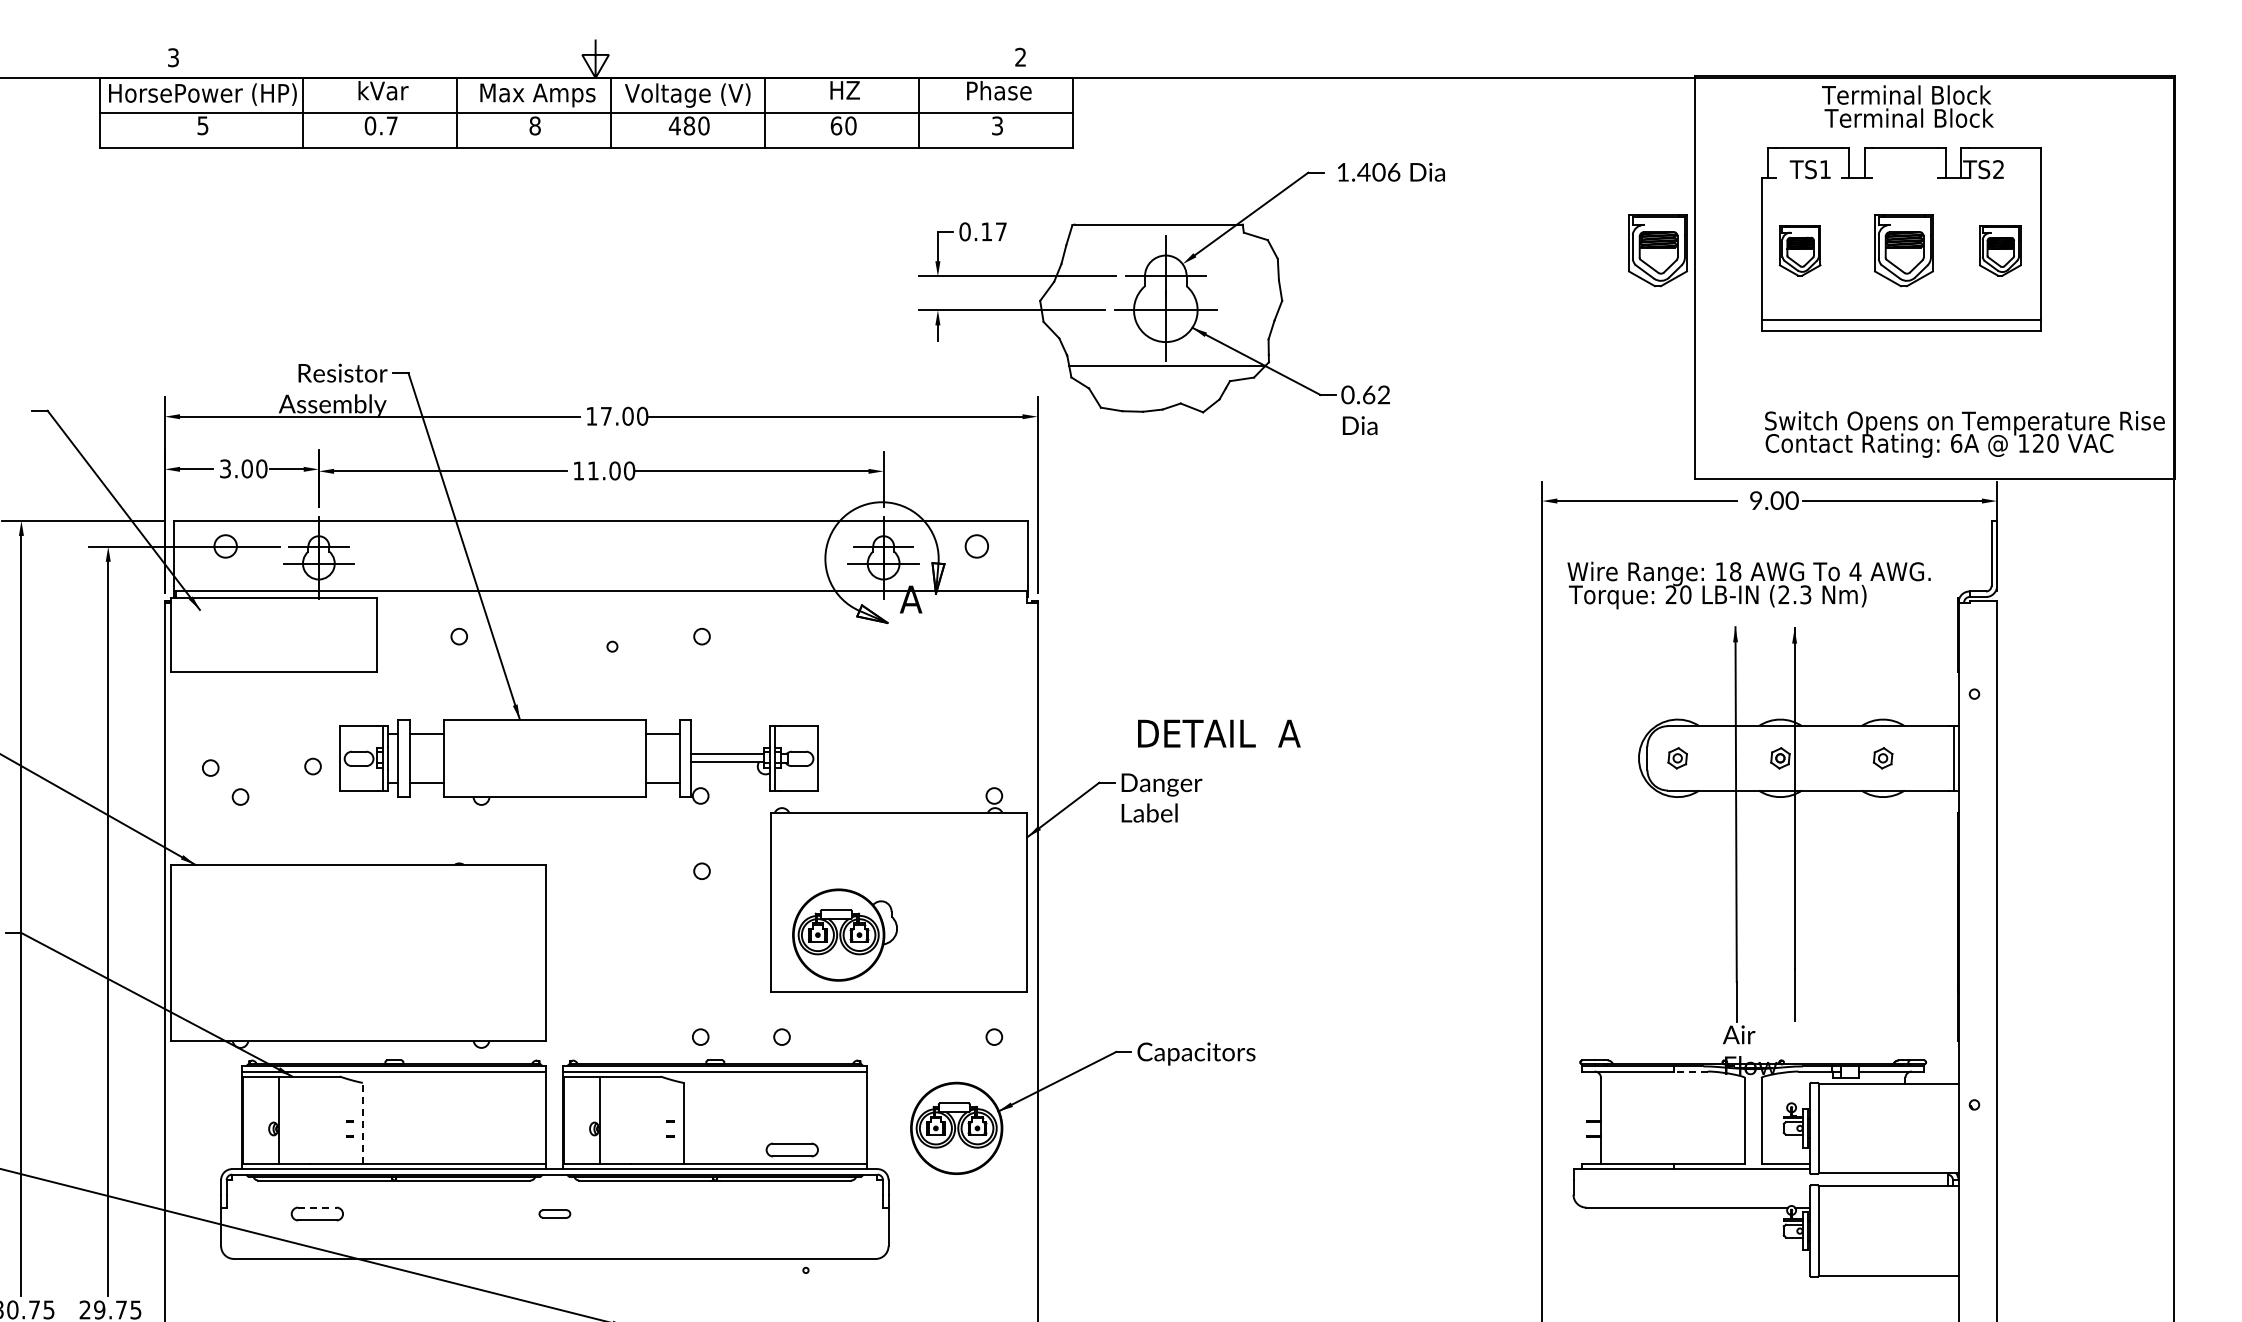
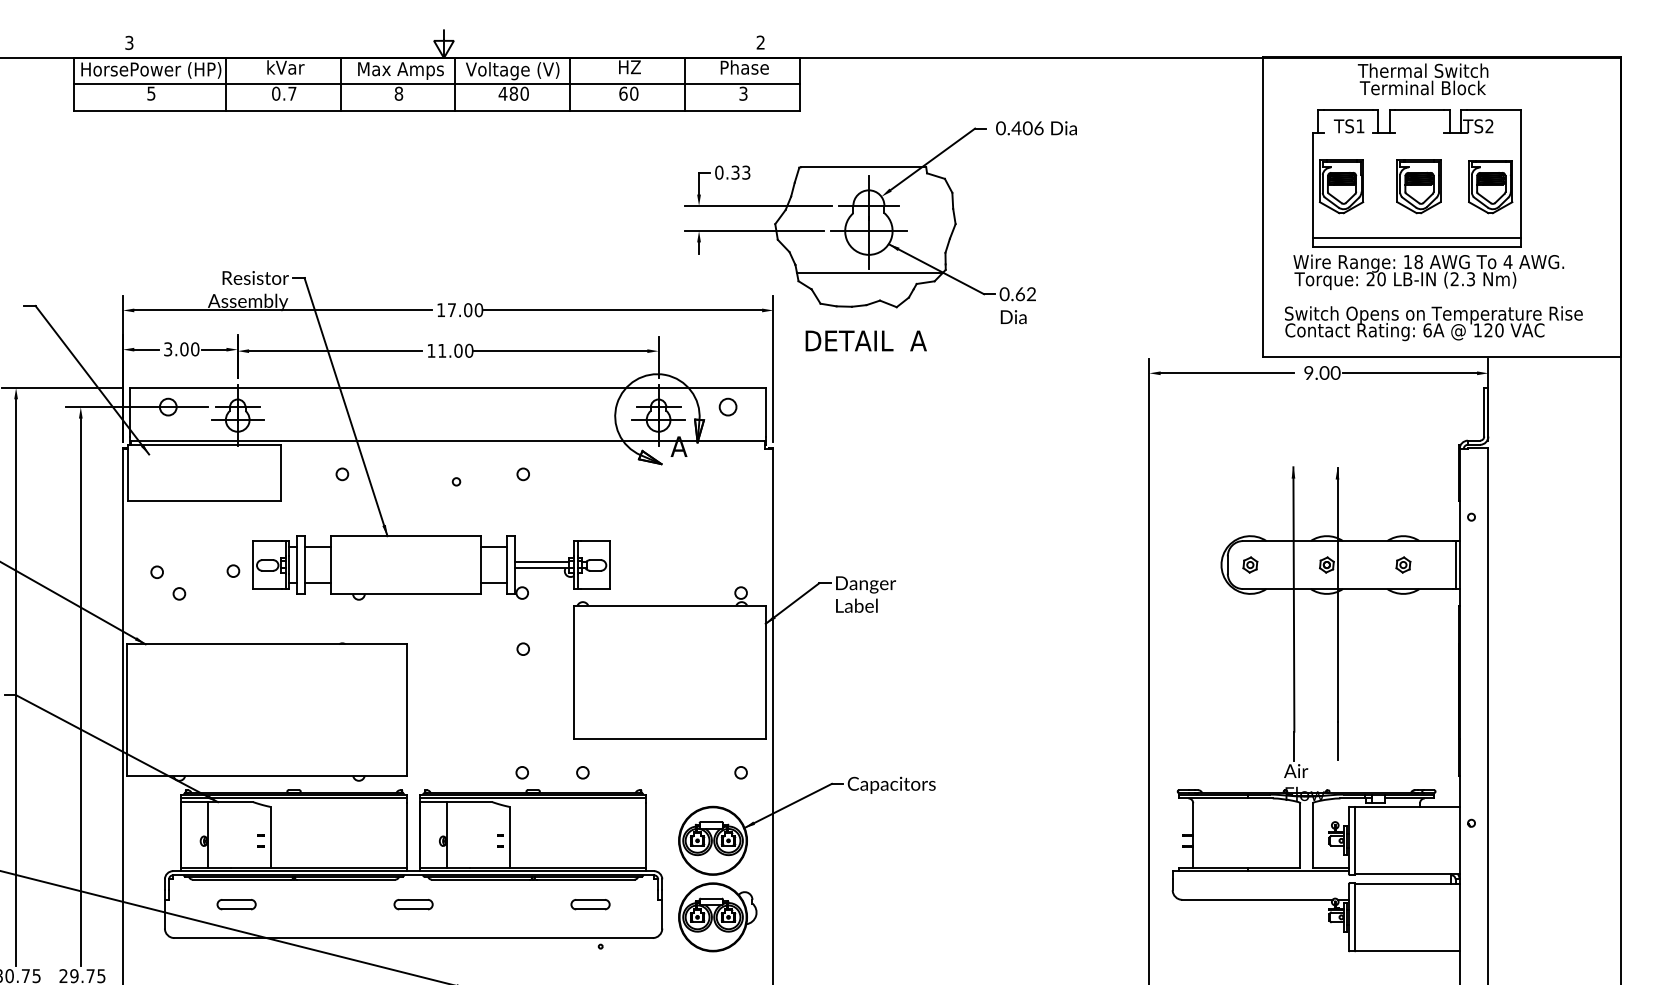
text: (1916, 94) -> (1428, 70), Terminal Block -> Thermal Switch
text: (1342, 172) -> (1000, 128), 1.406 -> 0.406
text: (993, 231) -> (740, 172), 0.17 -> 0.33
part: (1657, 250) -> (1235, 186), removed
part: (1800, 250) -> (1341, 186), size x1.43
part: (2000, 251) -> (1490, 187), size x1.43
text: (1964, 434) -> (1433, 323), moved
text: (1748, 585) -> (1428, 272), moved
text: (1219, 733) -> (866, 340), moved
part: (844, 934) -> (717, 916), moved
line: (1691, 1071) -> (1260, 798), dashed -> solid
line: (362, 1123) -> (270, 837), dashed -> solid
part: (791, 1149) -> (589, 904), moved
line: (317, 1207) -> (236, 899), dashed -> solid
part: (554, 1213) -> (413, 904), size x1.67

